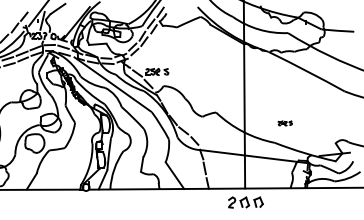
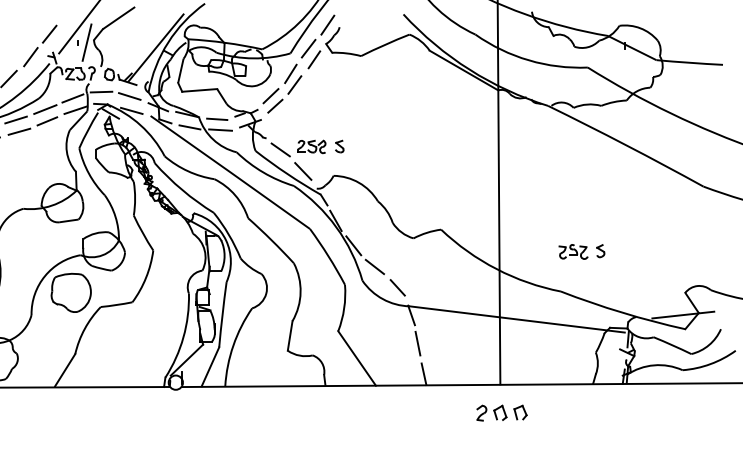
part: (285, 123) -> (582, 252), size x1.67
part: (245, 201) -> (501, 411), size x0.71

